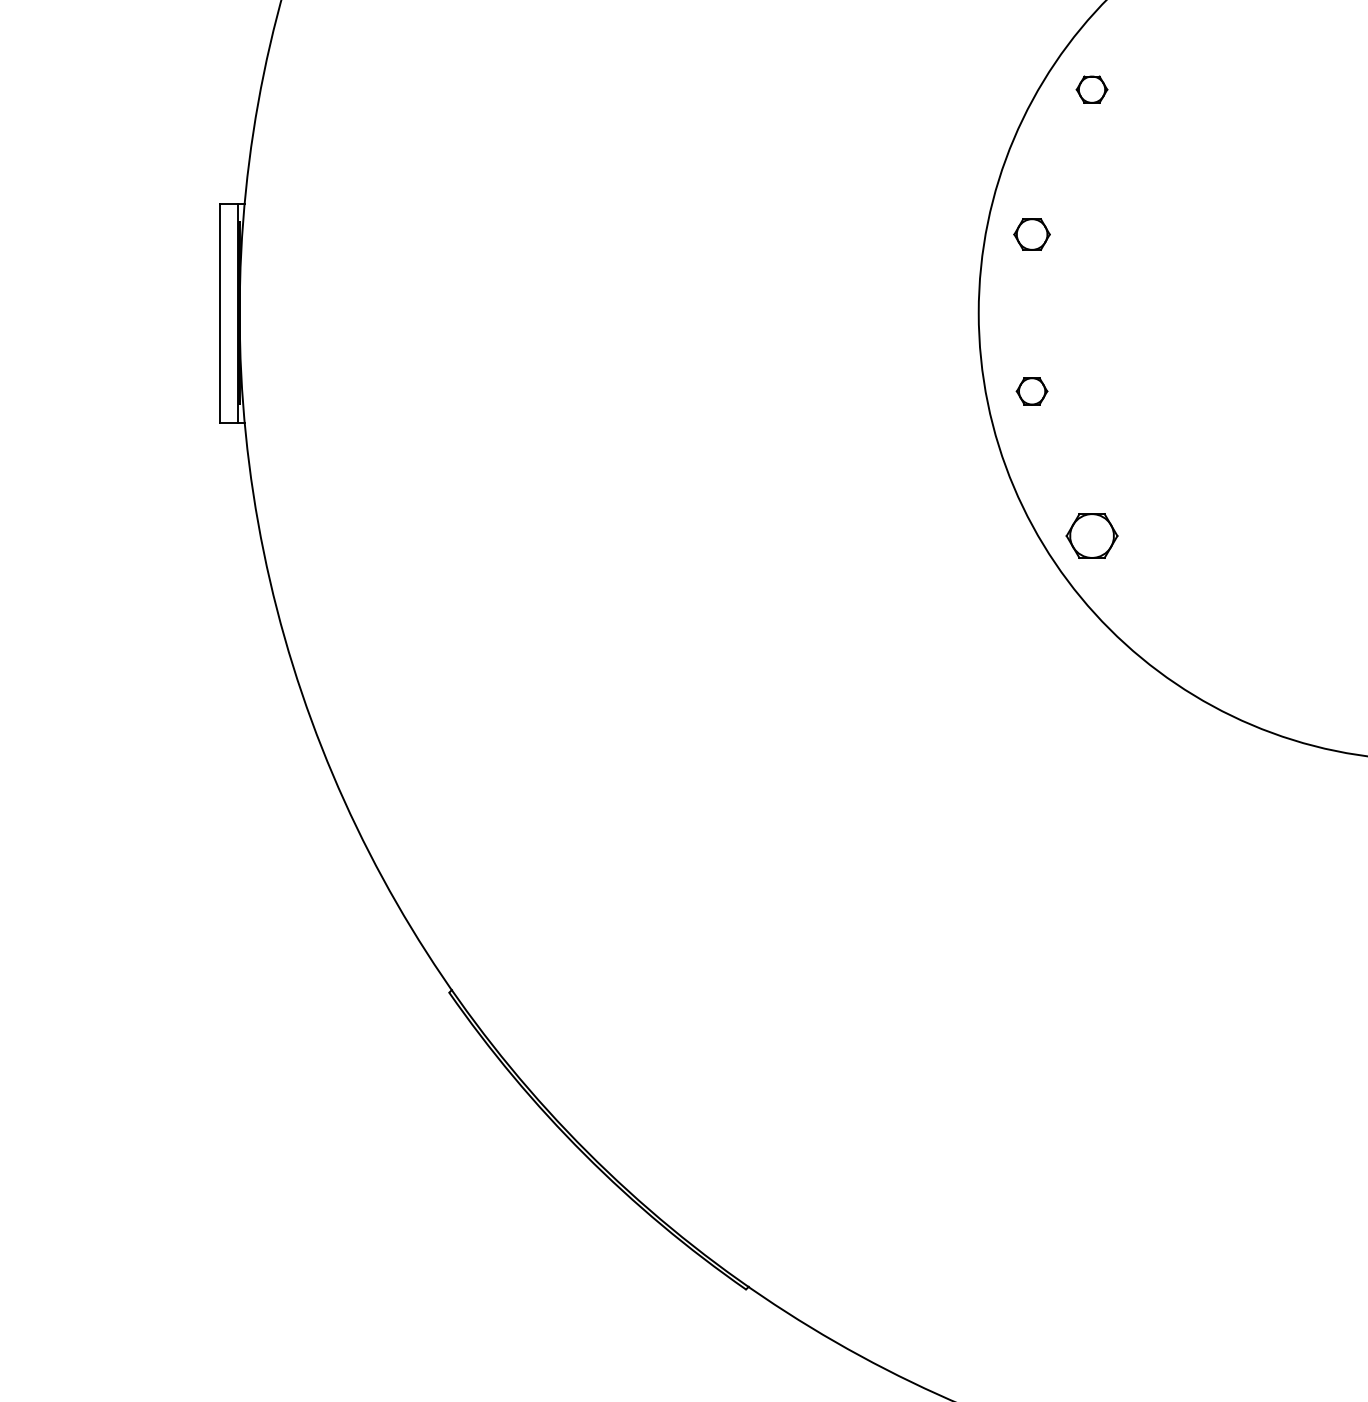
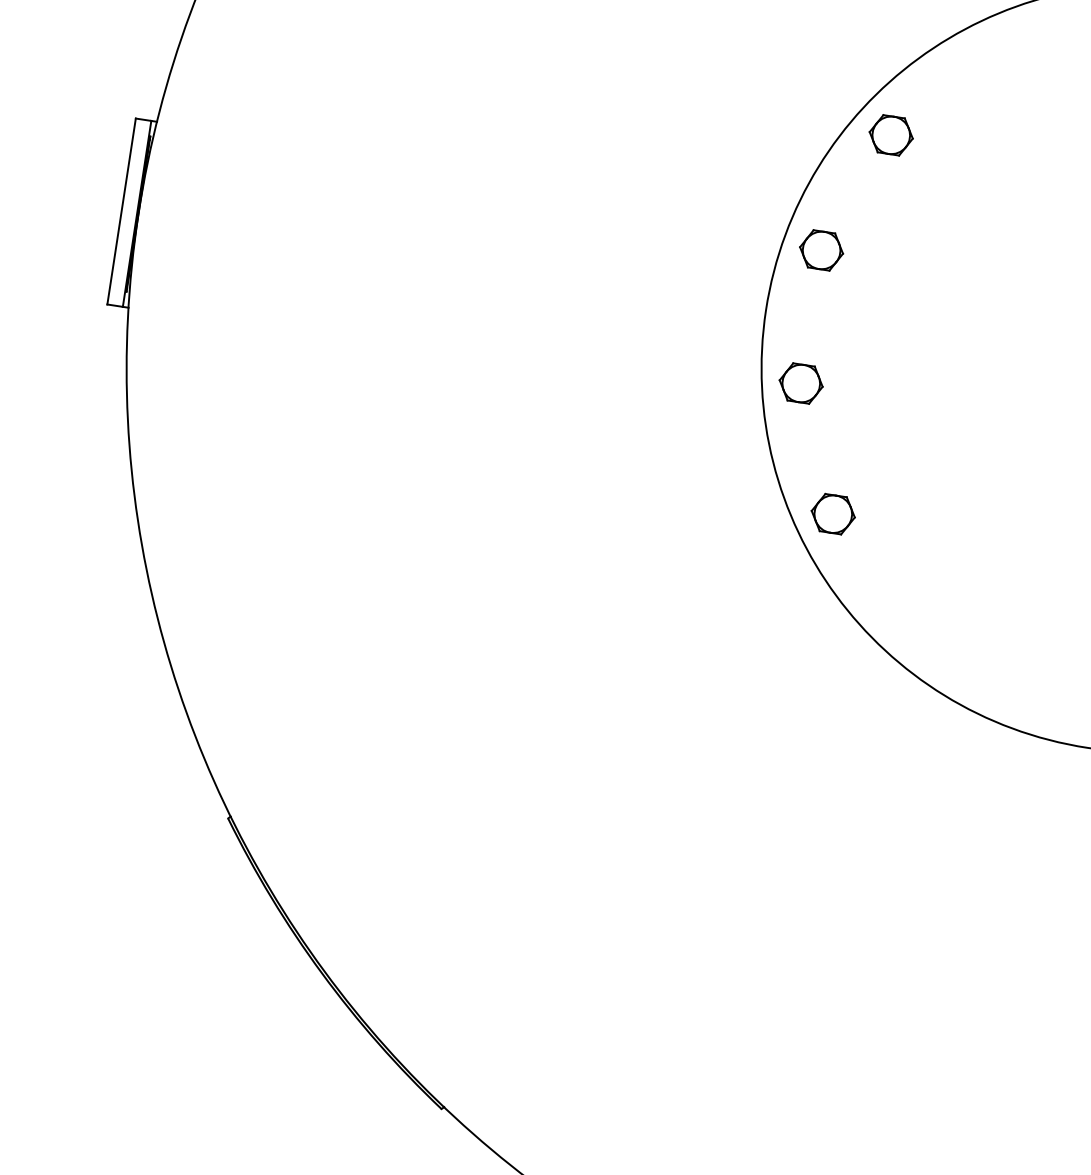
part: (1091, 89) -> (890, 134), size x1.67
part: (1031, 234) -> (821, 250), size x1.43
part: (1031, 391) -> (800, 383), size x1.67

